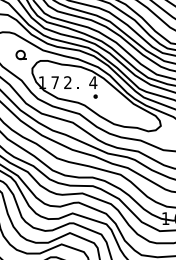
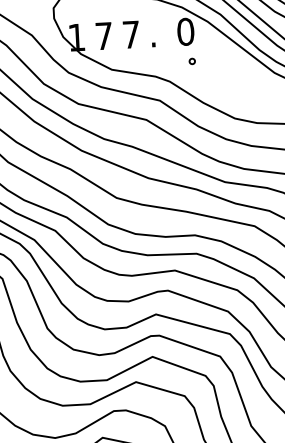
text: (67, 82) -> (130, 34), 2 -> 7
text: (93, 82) -> (186, 31), 4 -> 0

